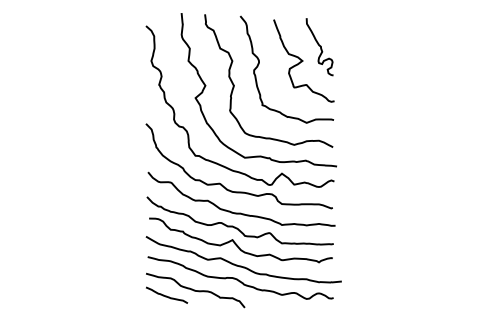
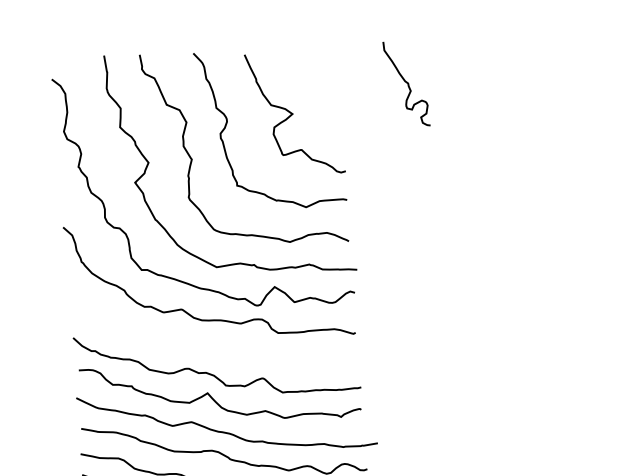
curve: (319, 46) -> (405, 83), moved
curve: (240, 212) -> (216, 350), removed

